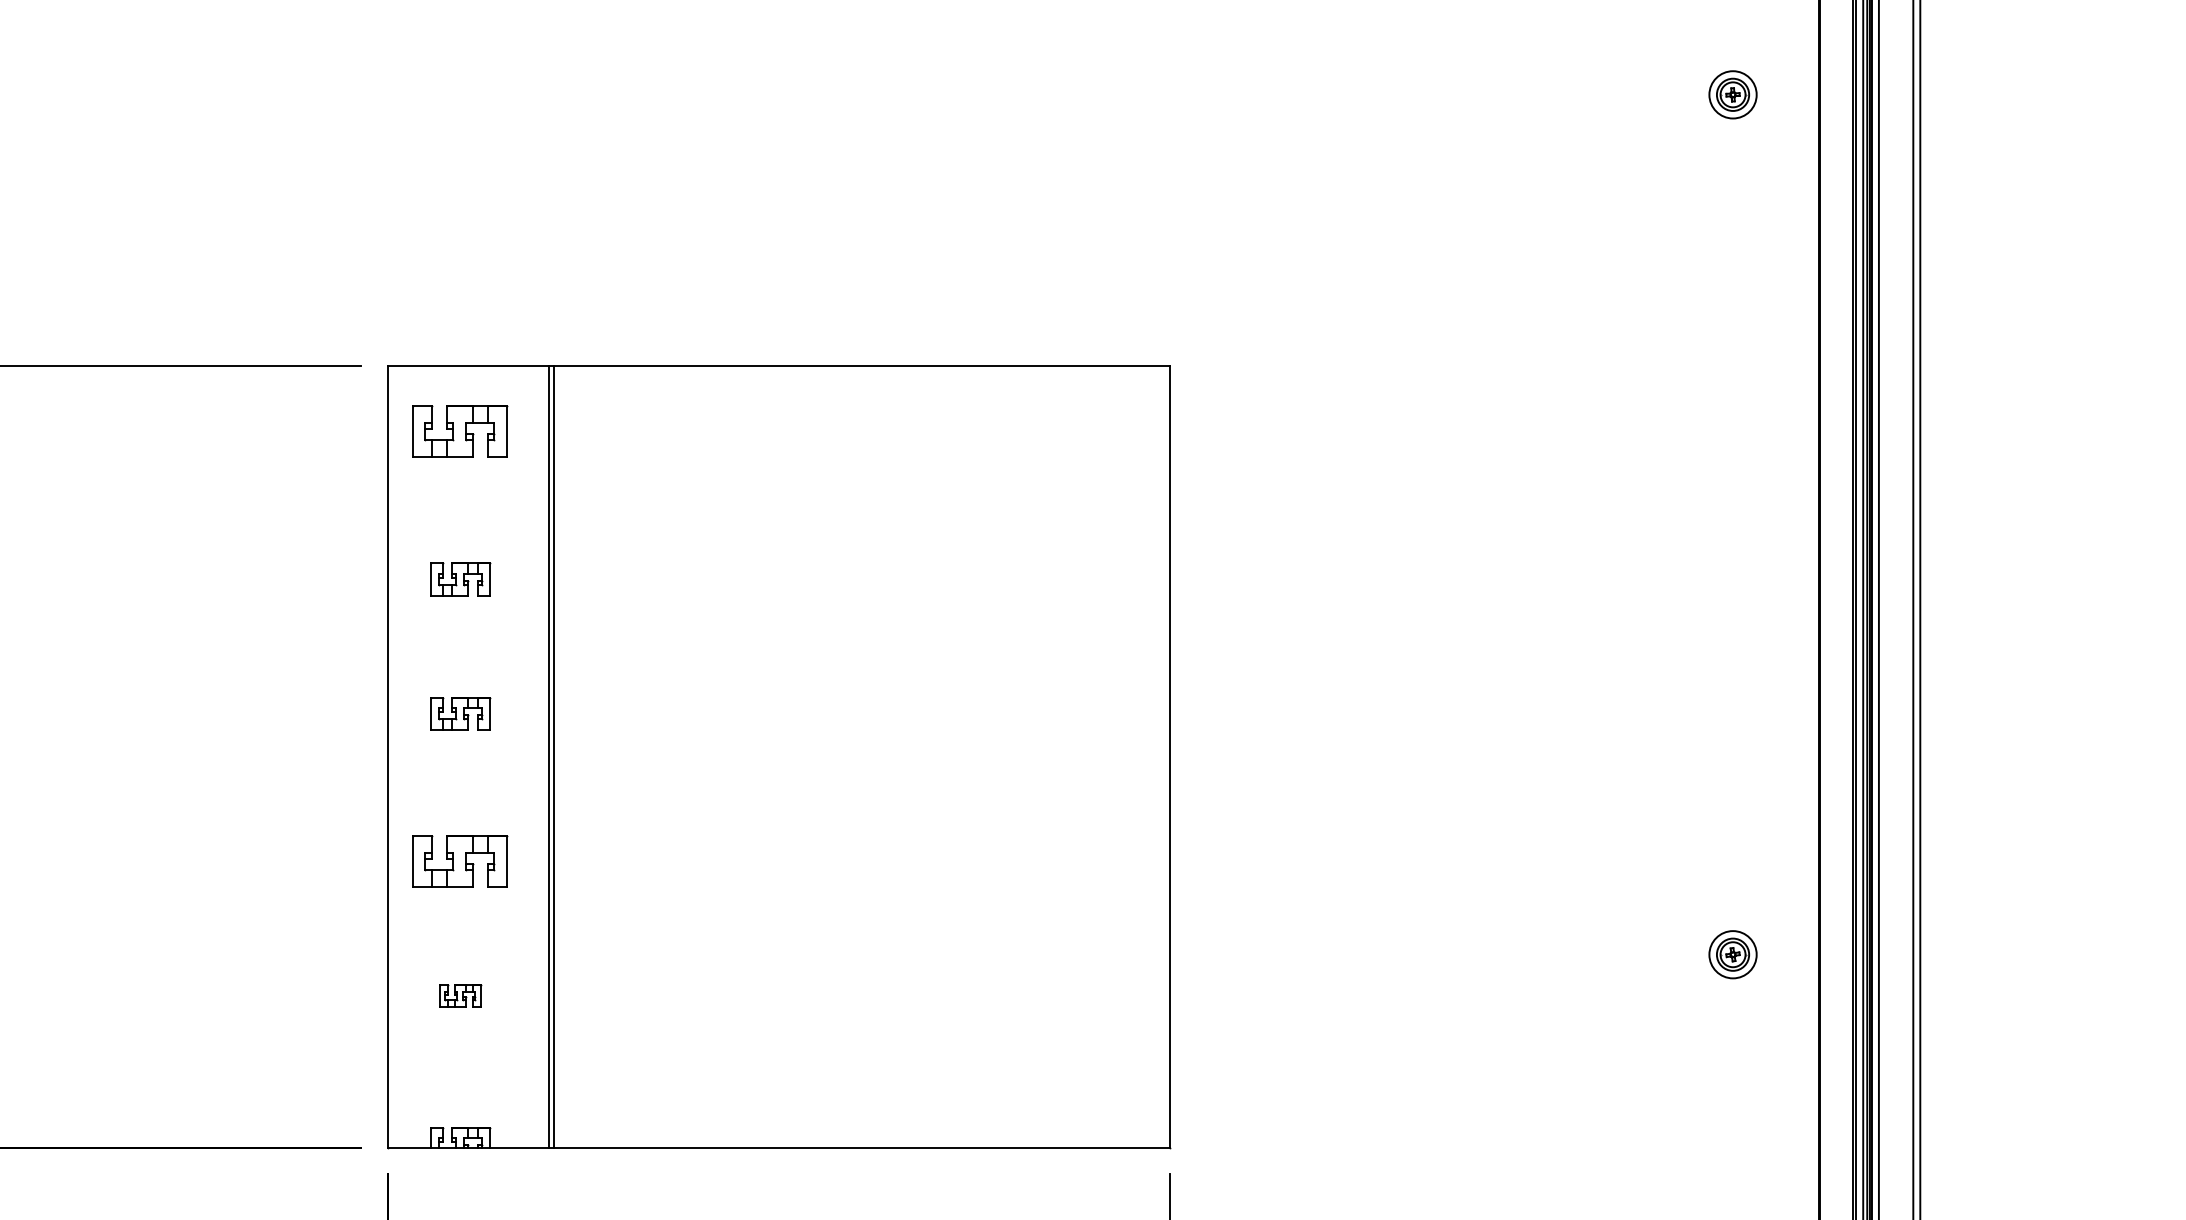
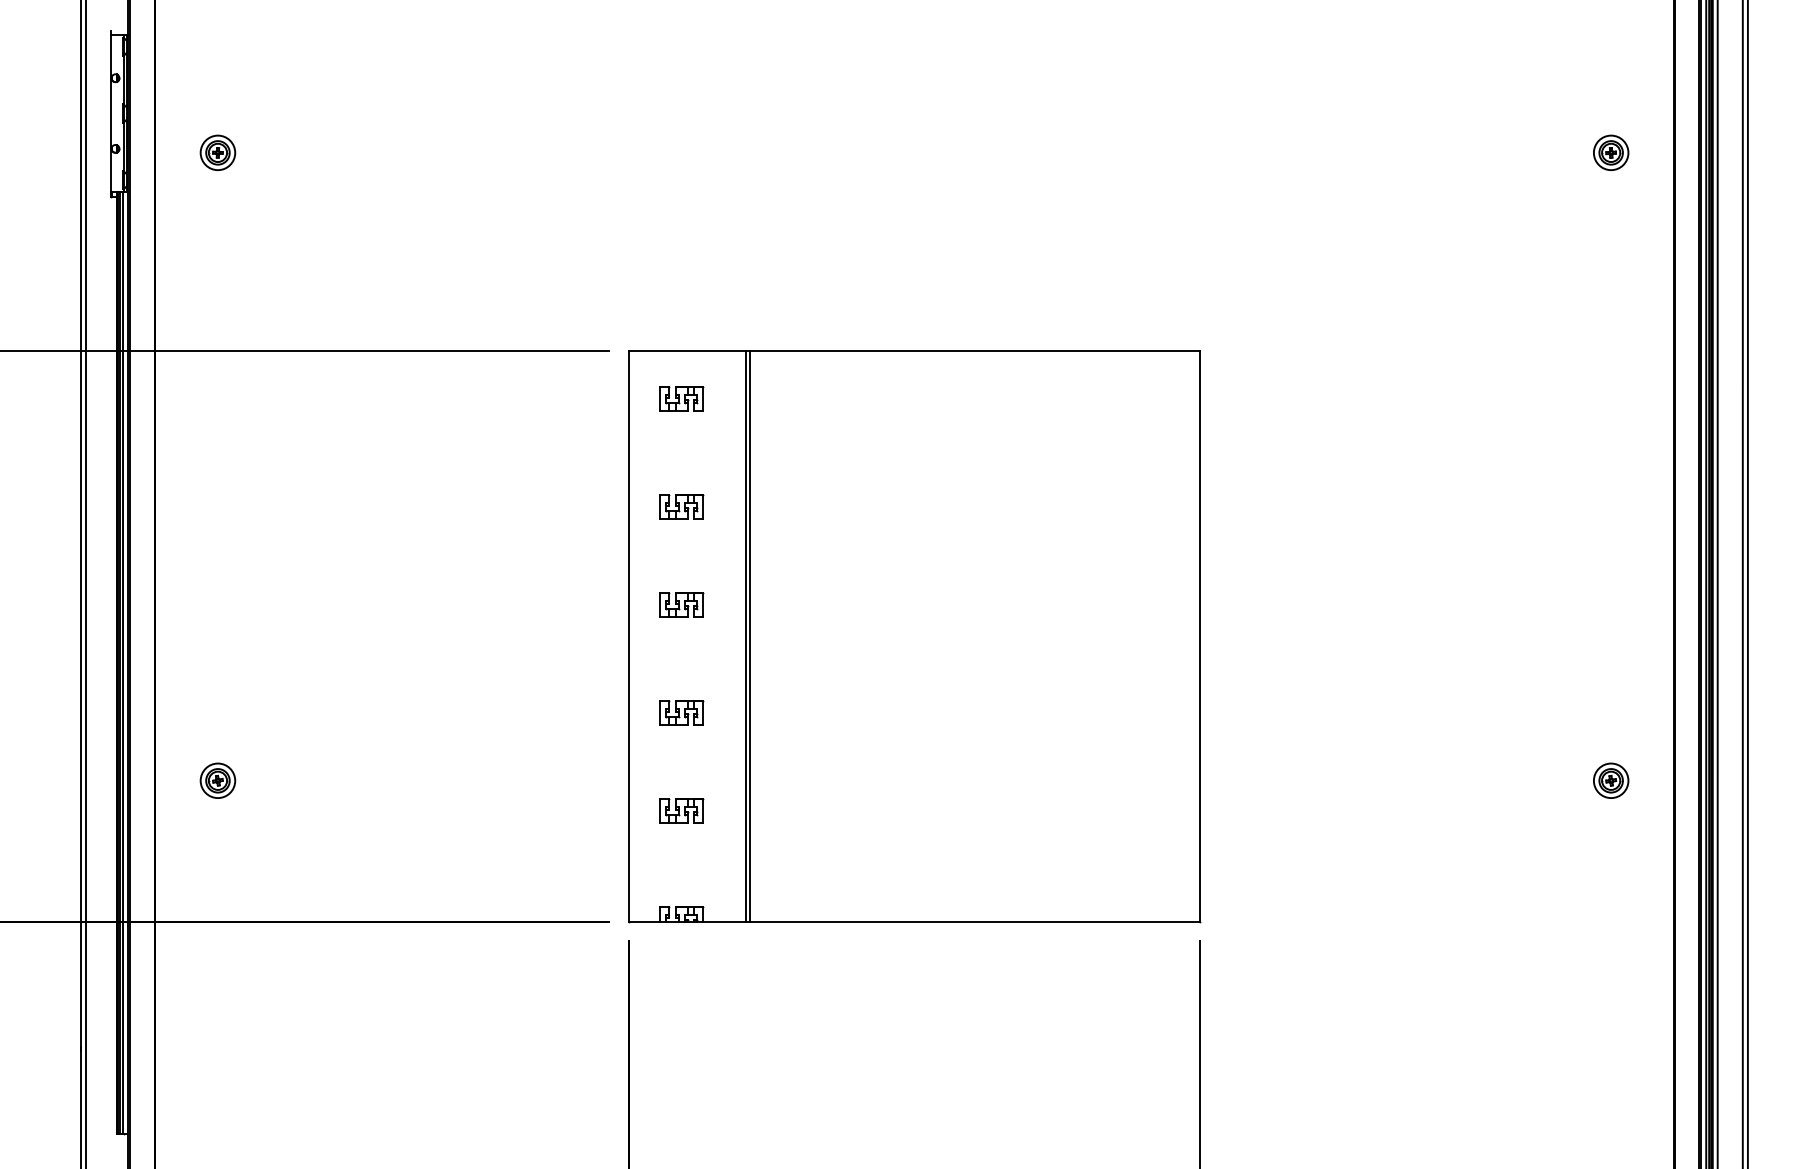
part: (459, 431) -> (681, 398), size x0.62
part: (459, 861) -> (681, 712), size x0.62
part: (459, 995) -> (681, 810), size x1.43

